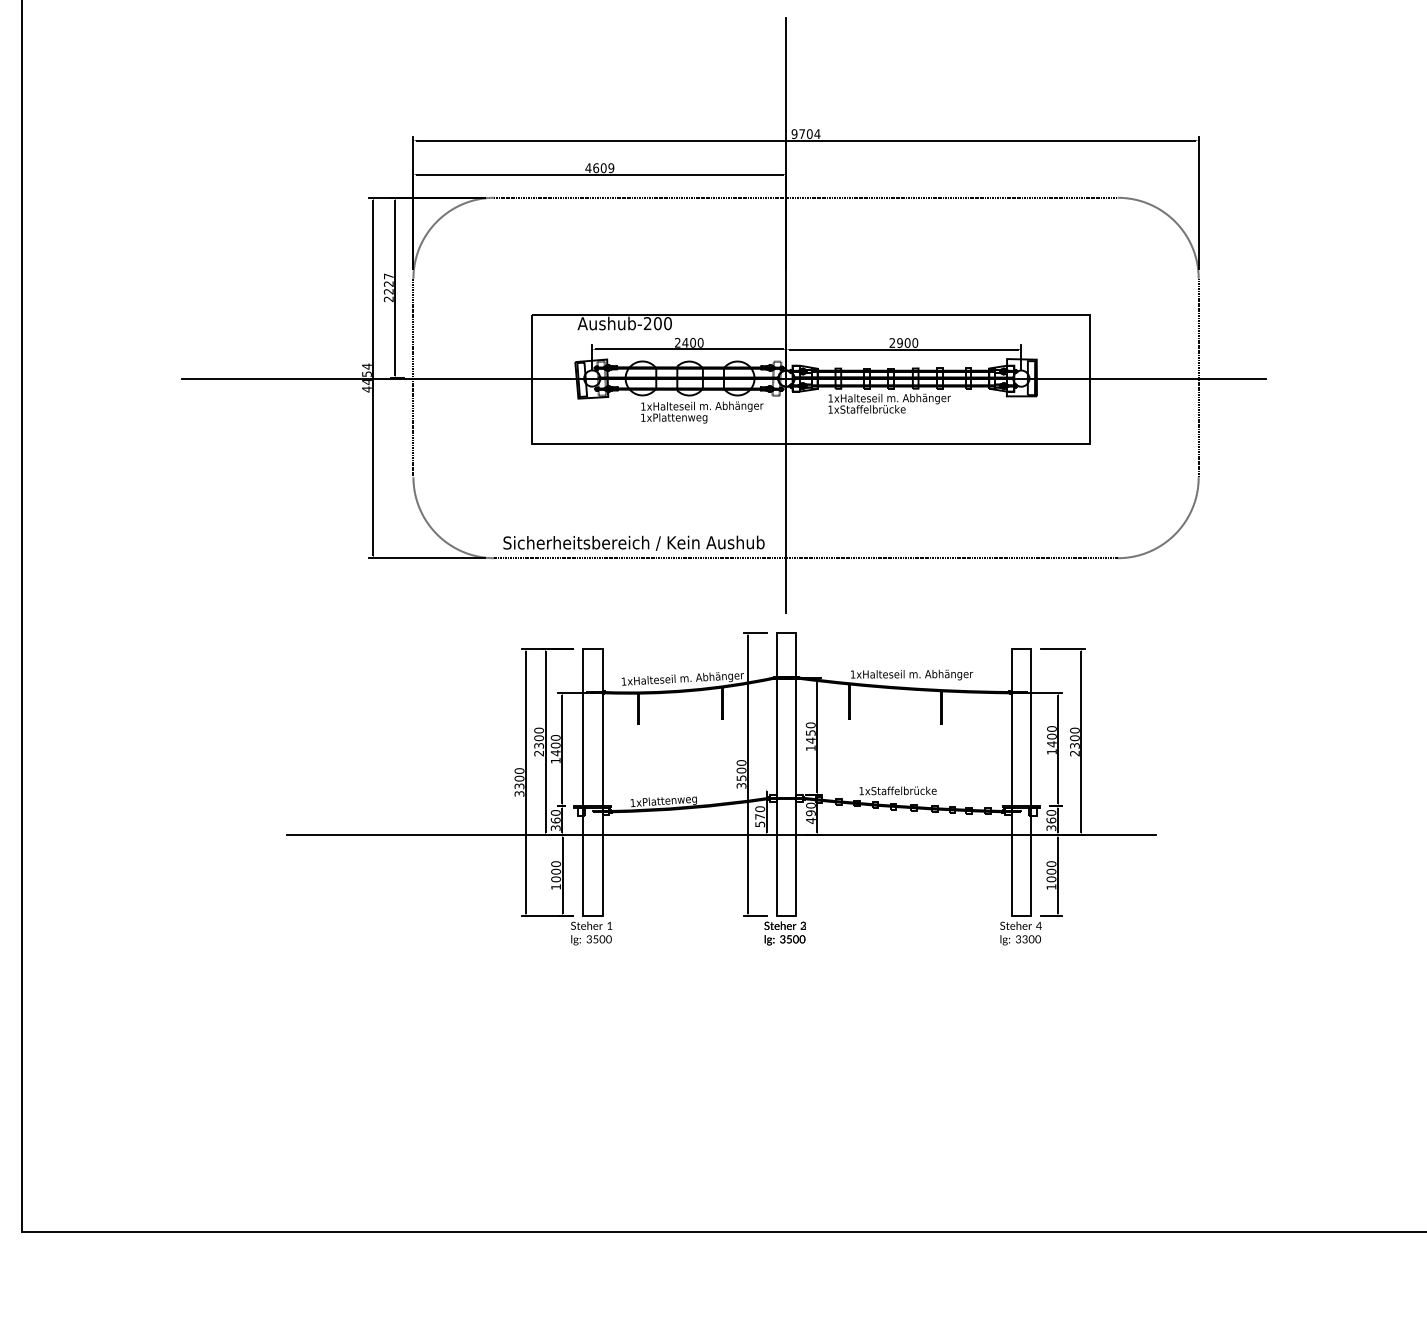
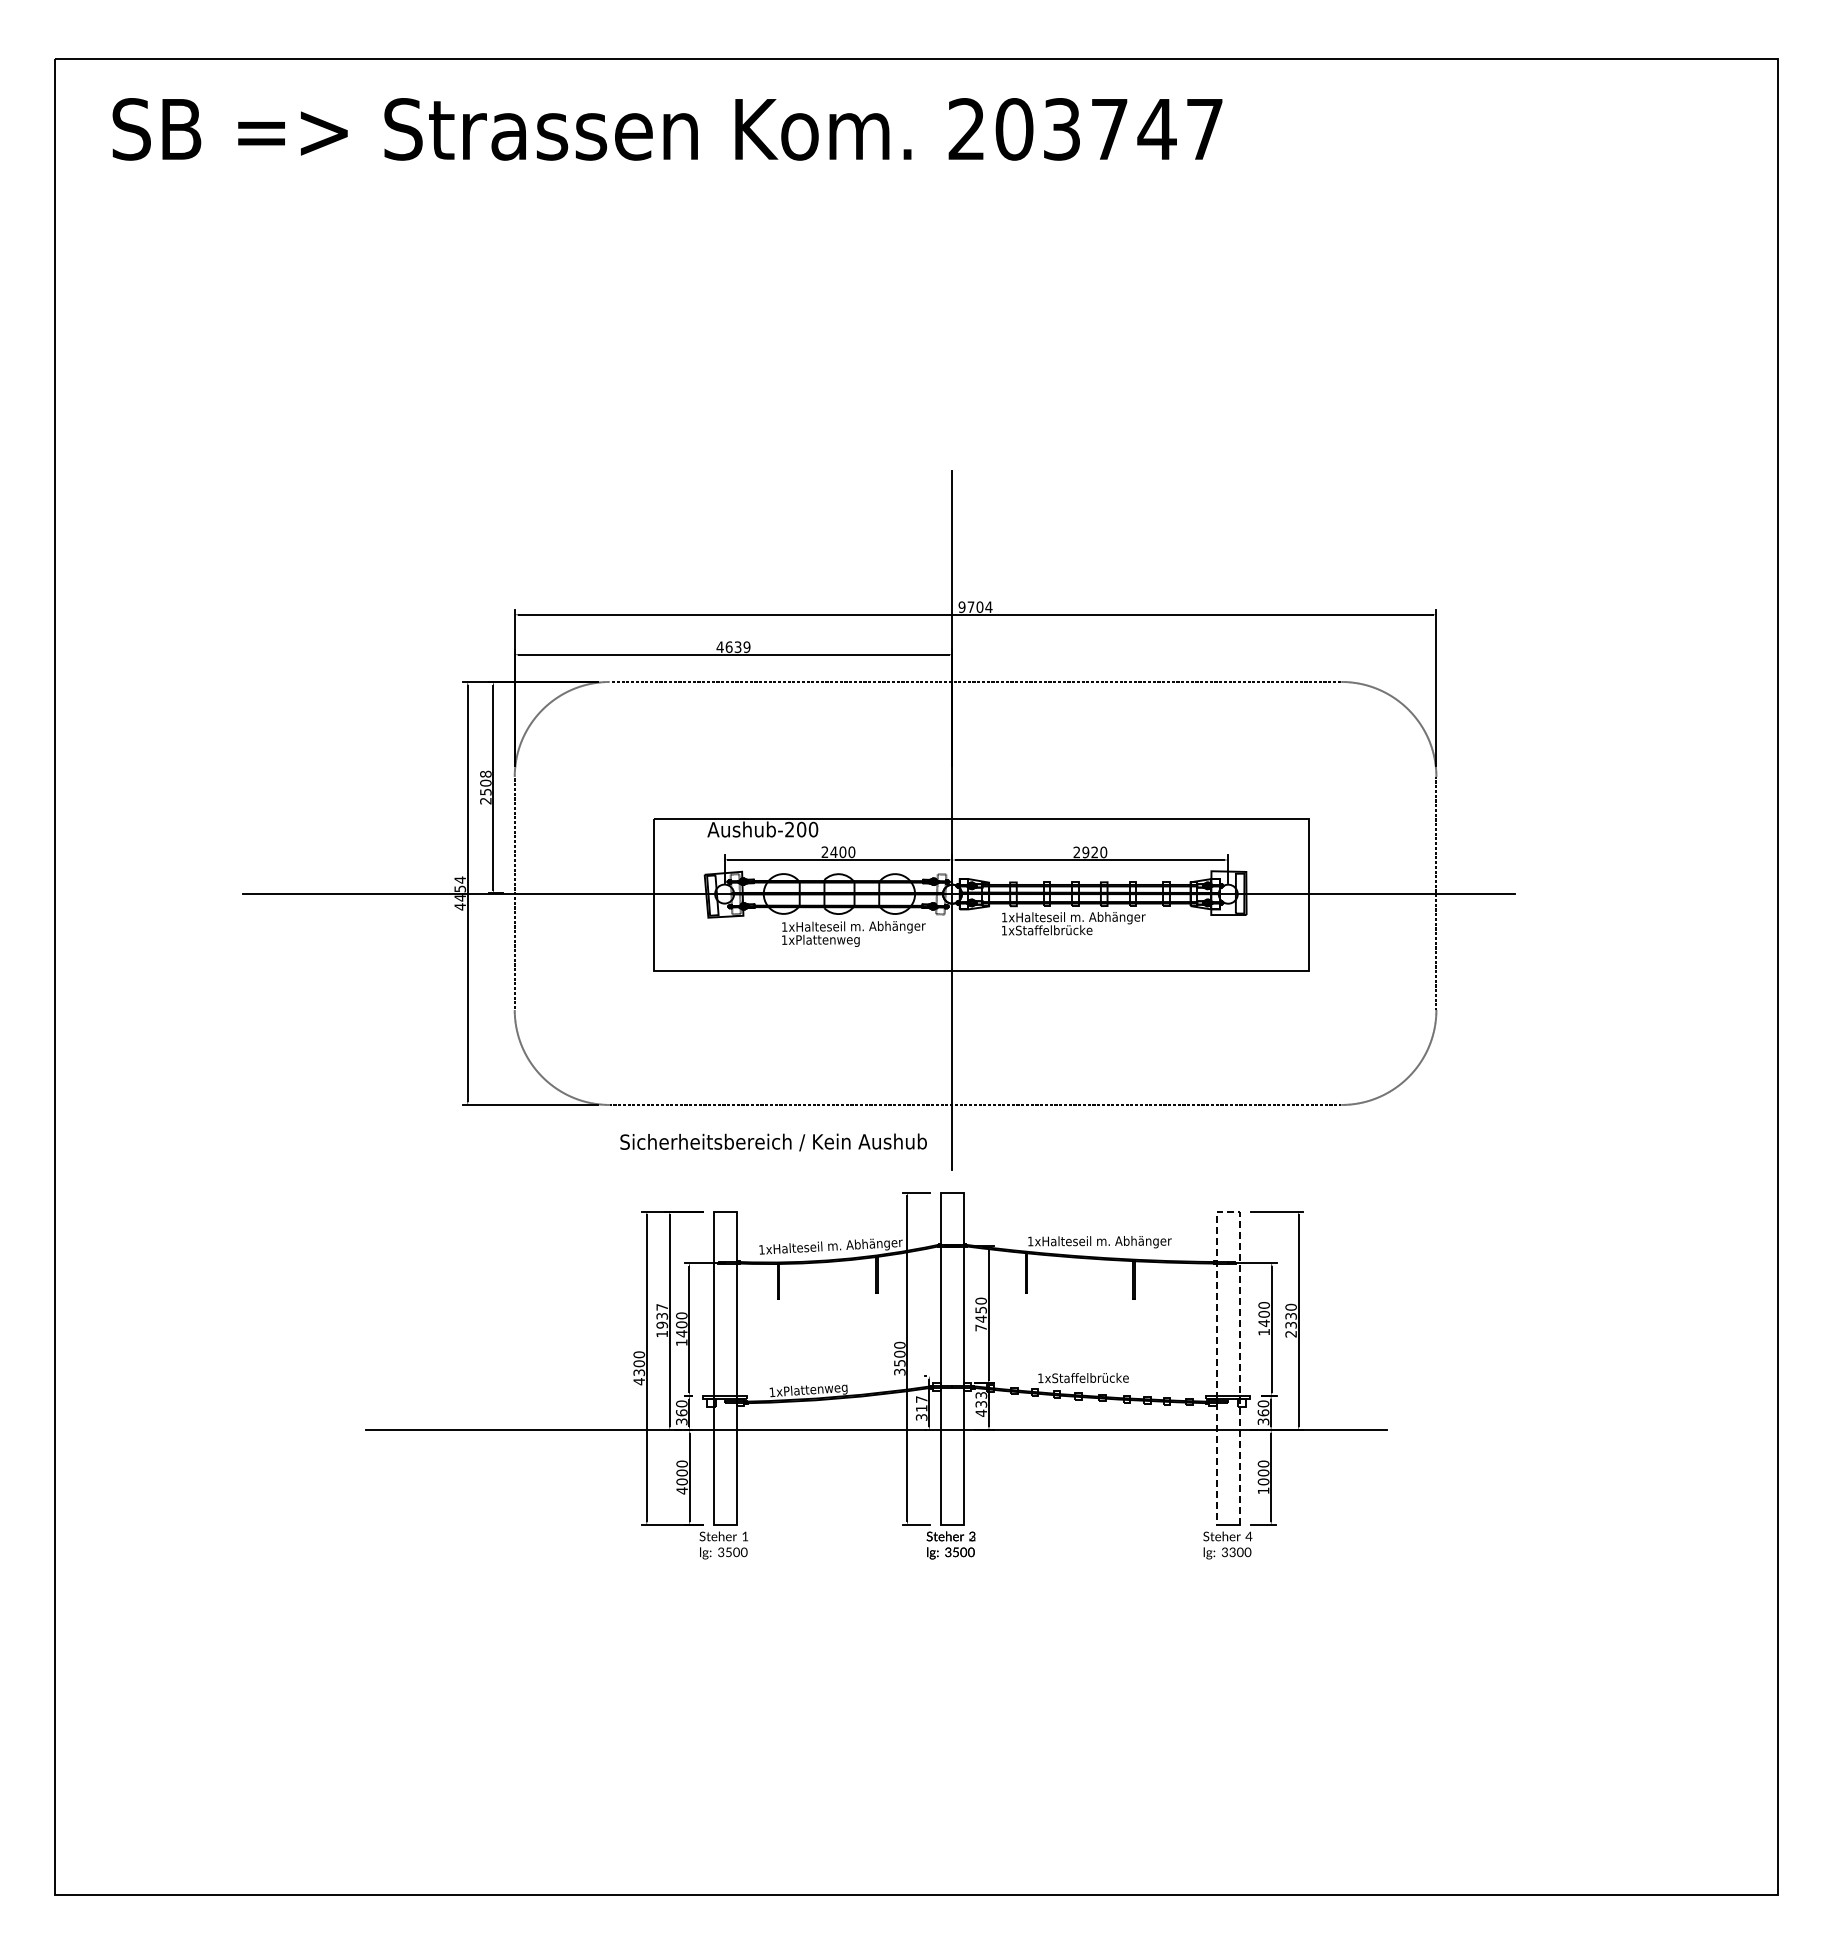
text: (603, 167) -> (737, 646), 4609 -> 4639
text: (388, 283) -> (485, 782), 2227 -> 2508
text: (907, 343) -> (1094, 852), 2900 -> 2920
text: (633, 543) -> (773, 1142), moved
line: (1020, 648) -> (1227, 1211), solid -> dashed
text: (1074, 737) -> (1290, 1315), 2300 -> 2330
text: (539, 741) -> (662, 1320), 2300 -> 1937
text: (810, 747) -> (980, 1327), 1450 -> 7450
text: (519, 793) -> (639, 1381), 3300 -> 4300
text: (811, 809) -> (981, 1399), 490 -> 433
text: (760, 816) -> (921, 1408), 570 -> 317
text: (555, 886) -> (681, 1490), 1000 -> 4000

